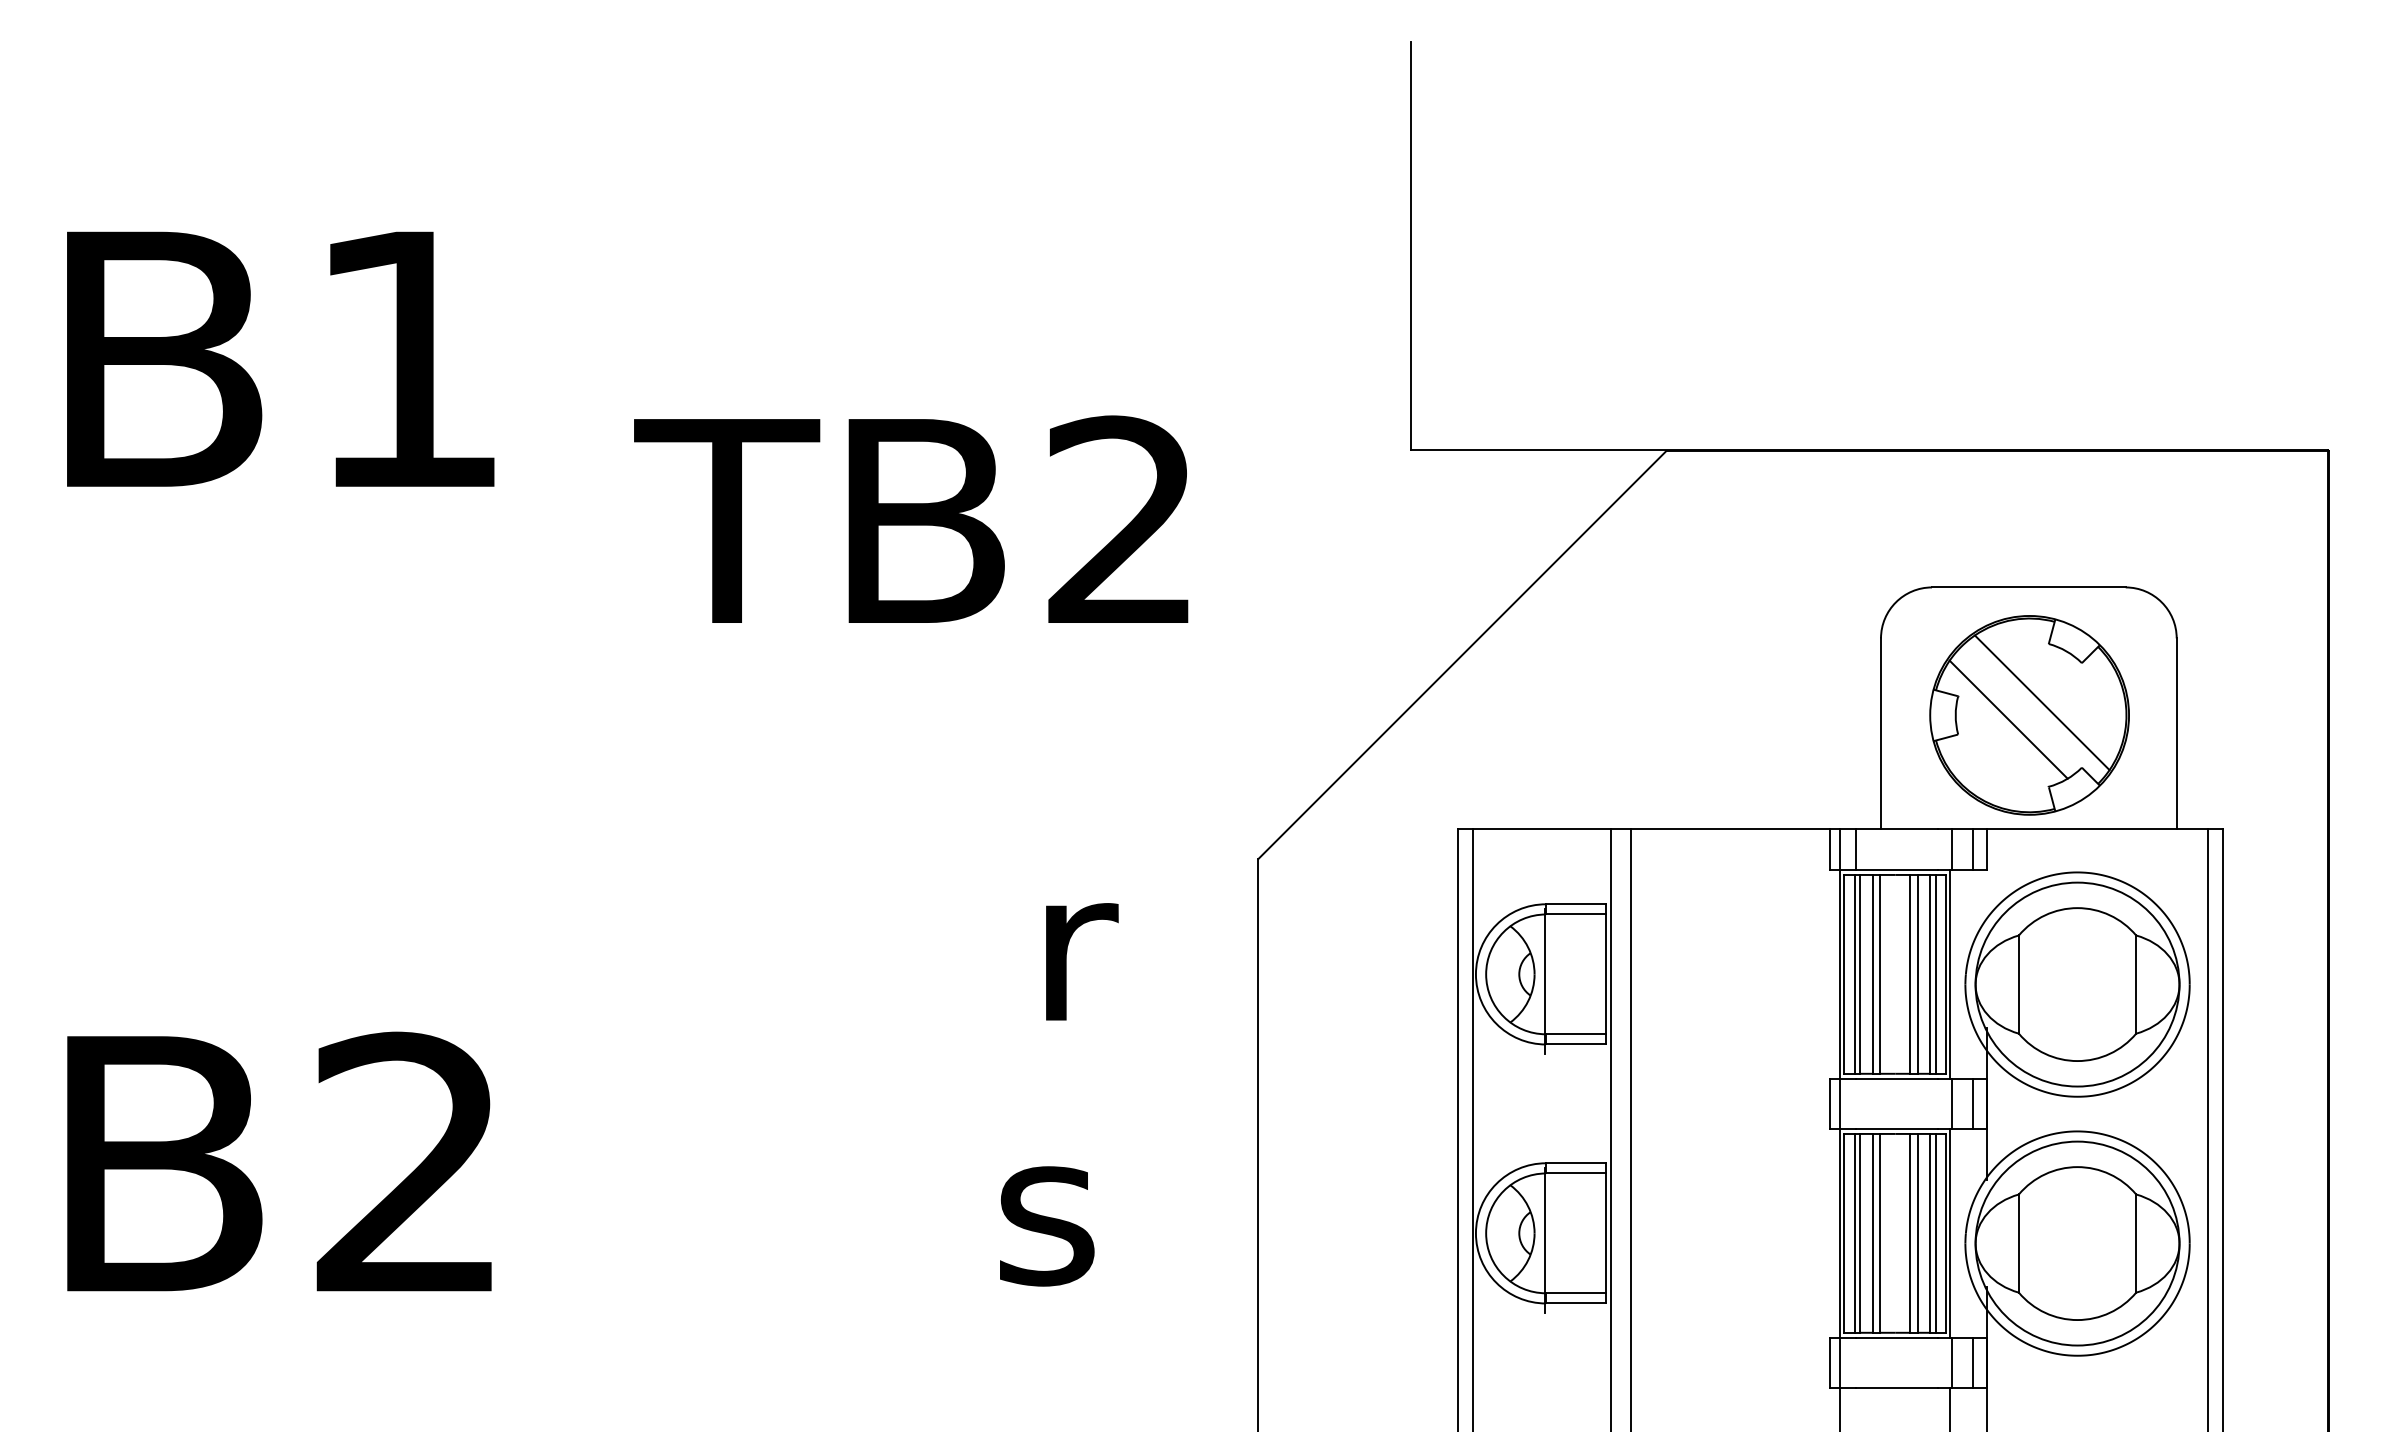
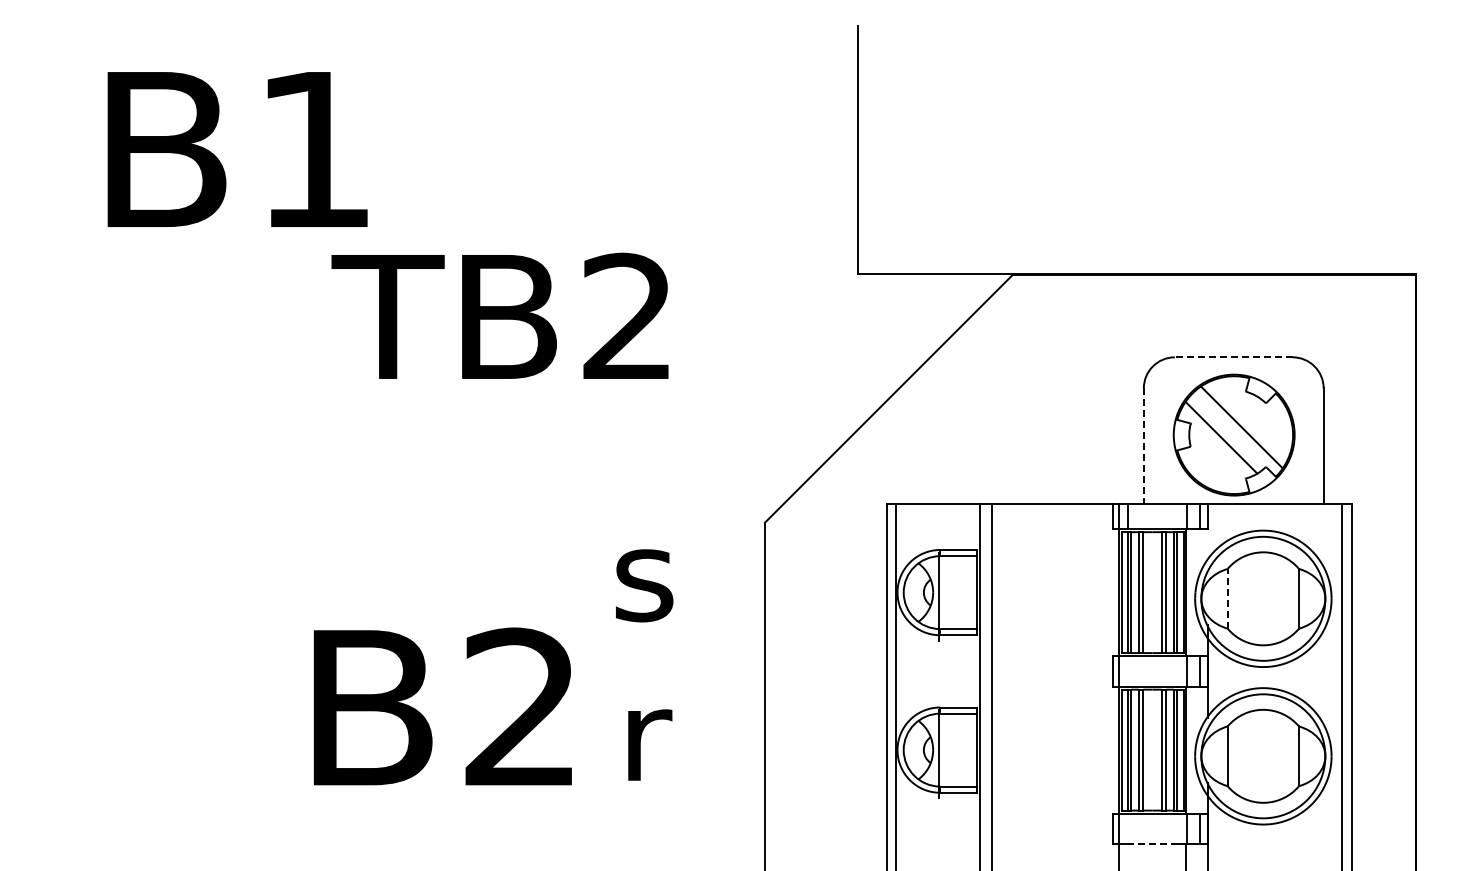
text: (280, 359) -> (237, 149), moved
text: (910, 518) -> (499, 315), moved
line: (2028, 587) -> (1233, 357), solid -> dashed
line: (1880, 734) -> (1143, 446), solid -> dashed
text: (1066, 962) -> (648, 585), r -> s
line: (2018, 984) -> (1227, 598), solid -> dashed
text: (278, 1161) -> (442, 706), moved
text: (1053, 1225) -> (640, 745), s -> r
line: (1896, 1388) -> (1153, 844), solid -> dashed

